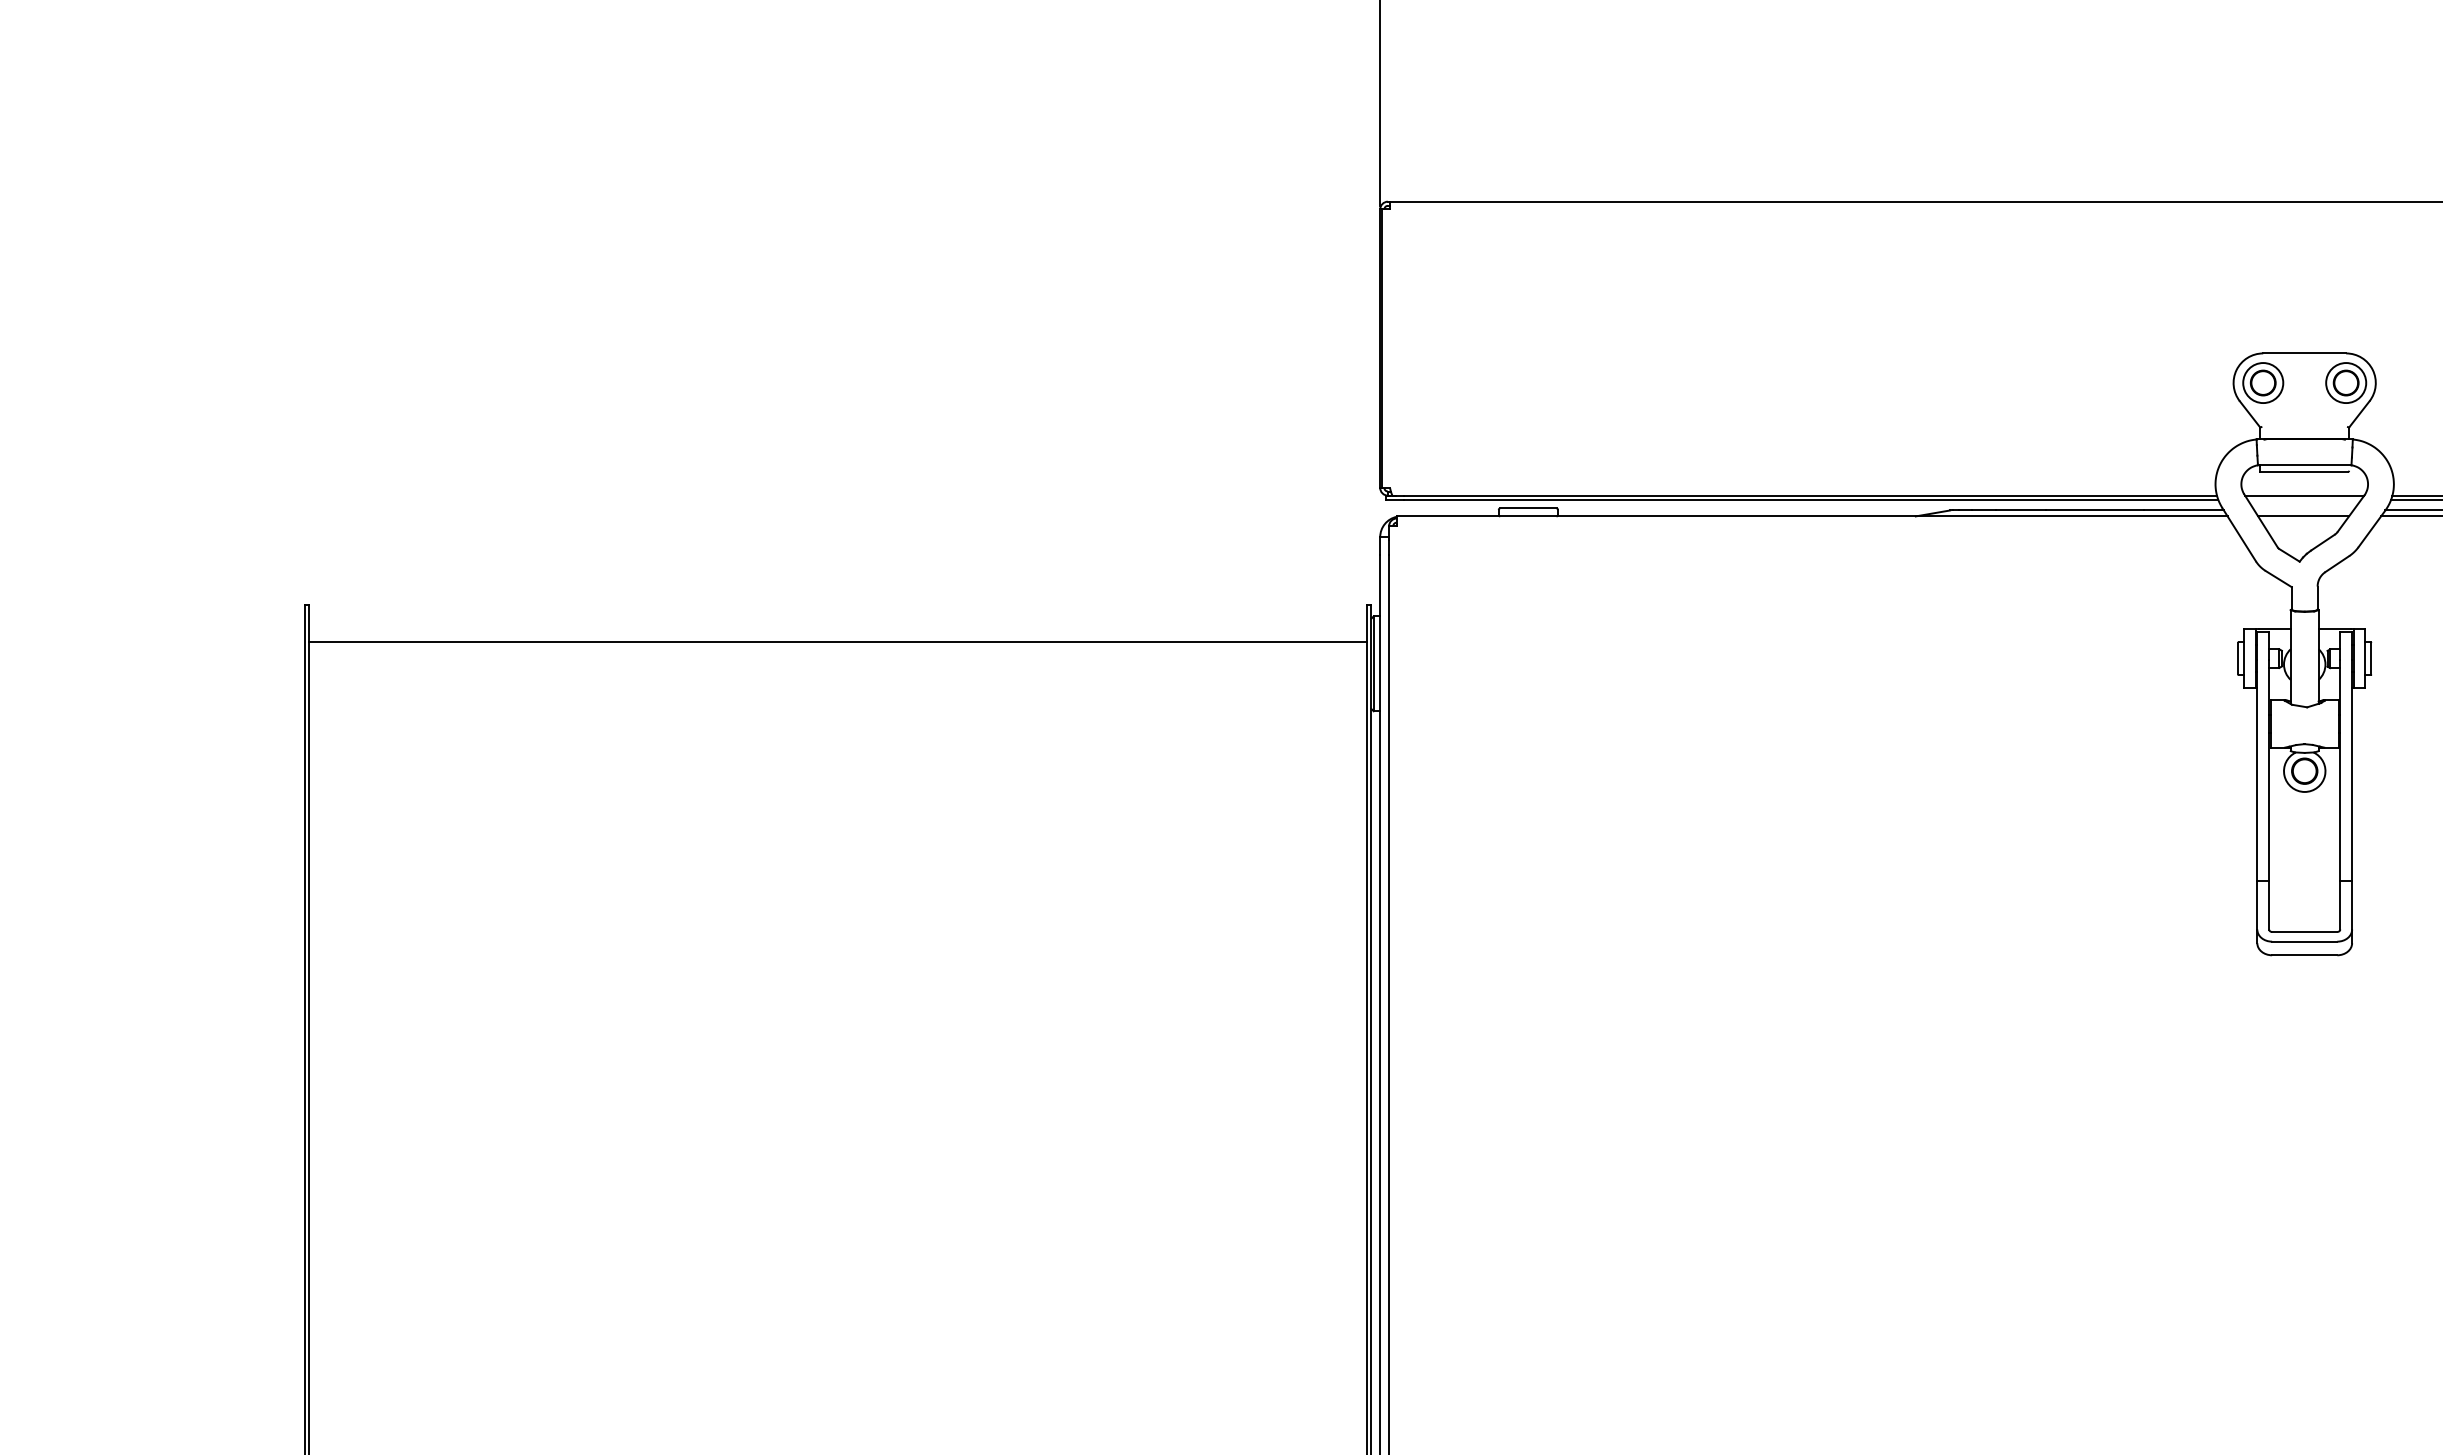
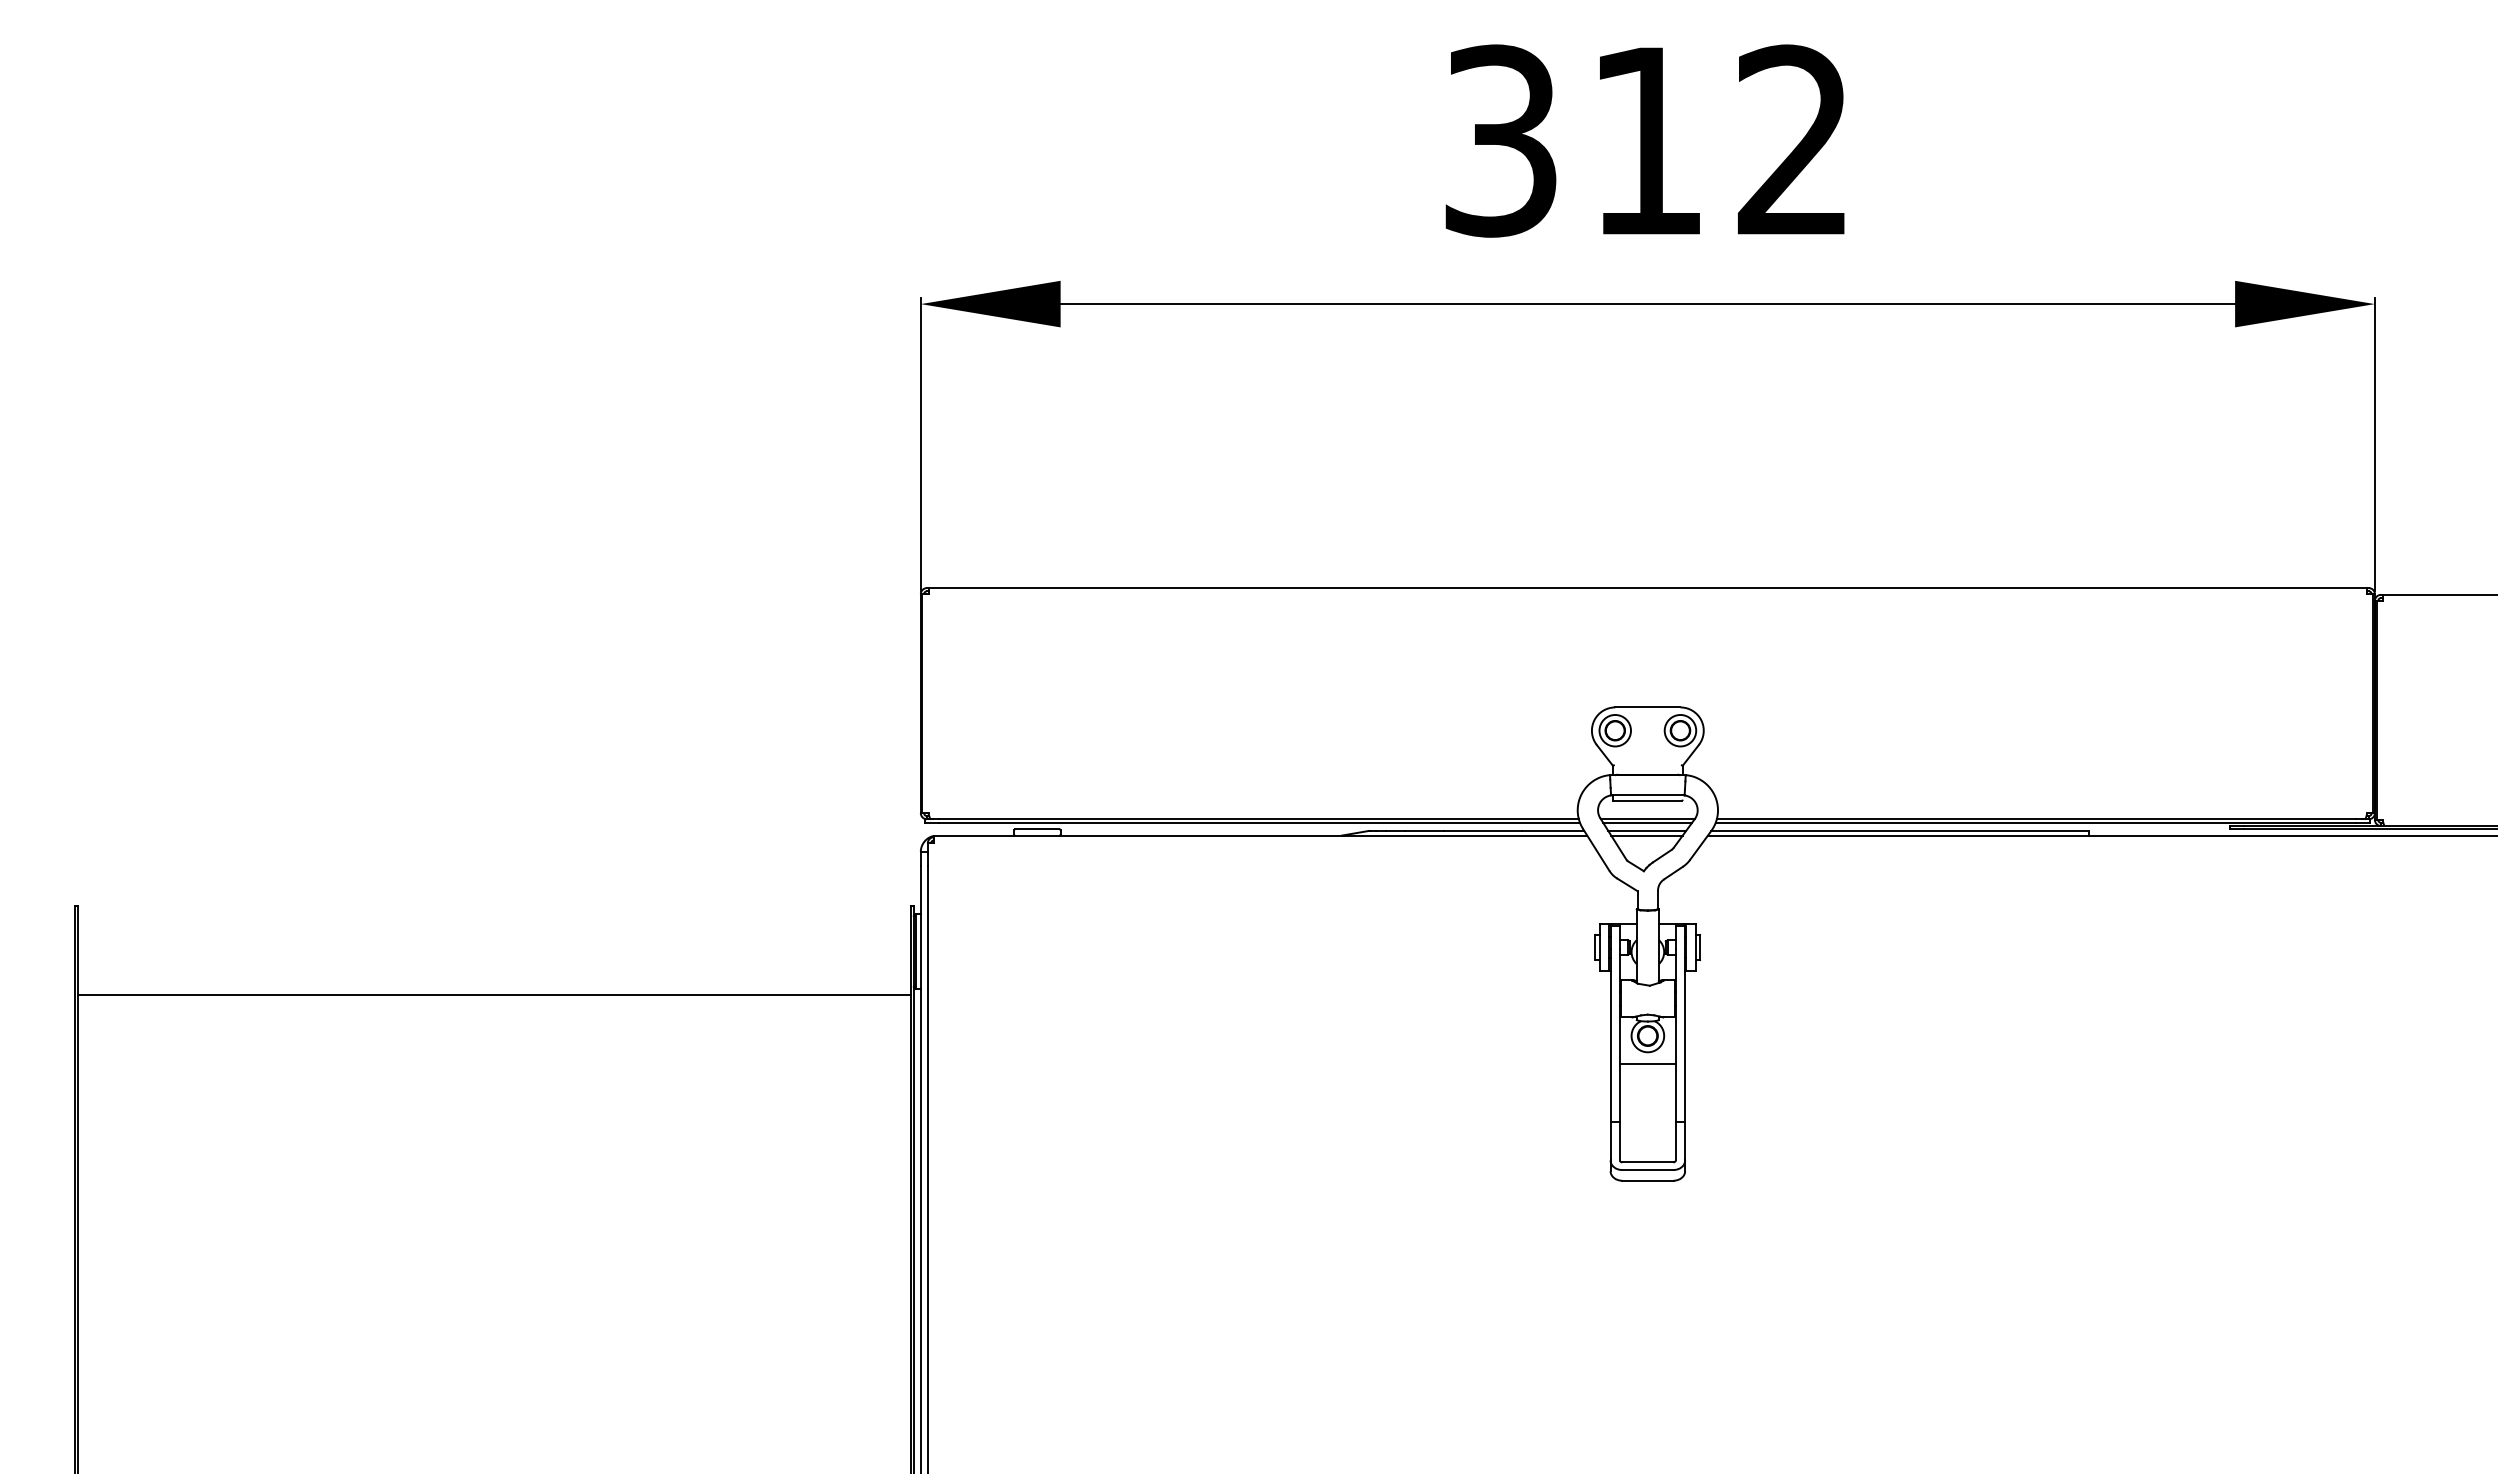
line: (2304, 499) -> (1647, 822), added
line: (2304, 509) -> (1647, 830), added
line: (838, 642) -> (494, 995), moved
line: (2304, 806) -> (1647, 1063), added

